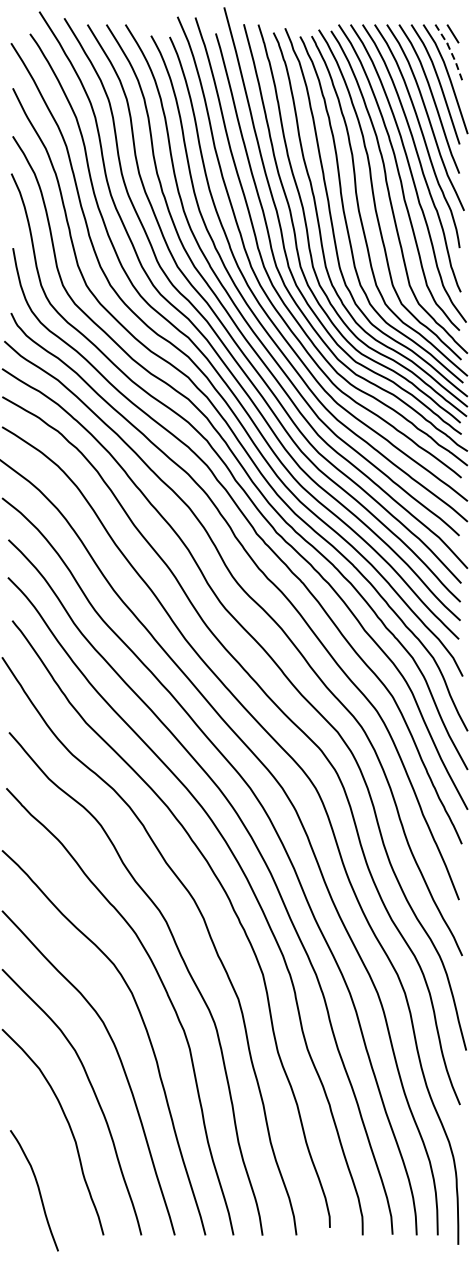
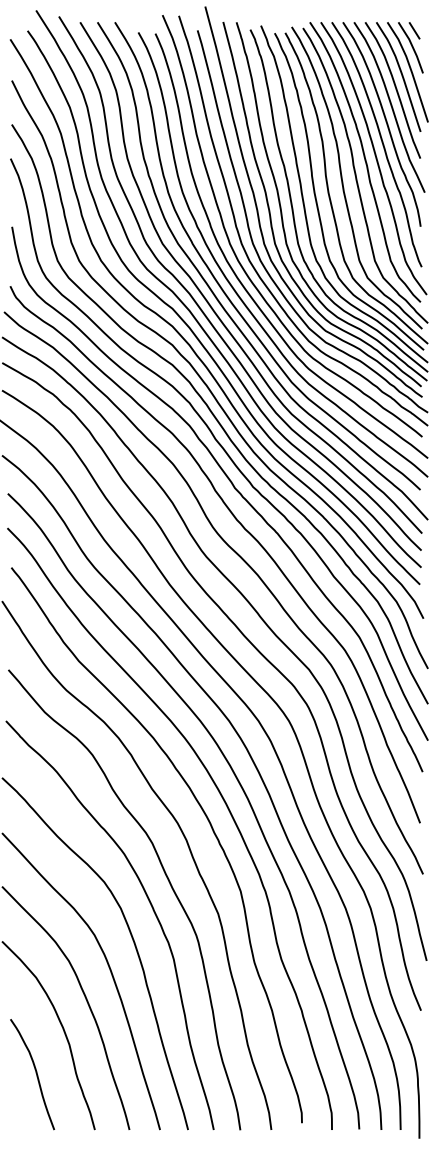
line: (450, 51) -> (412, 46), dashed -> solid
curve: (37, 1188) -> (35, 1072), moved

